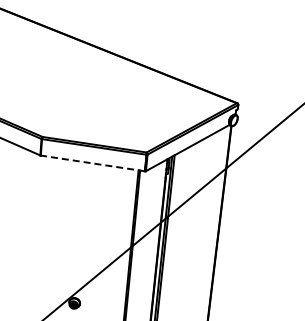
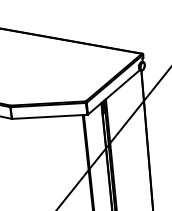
line: (92, 163) -> (49, 116), dashed -> solid

